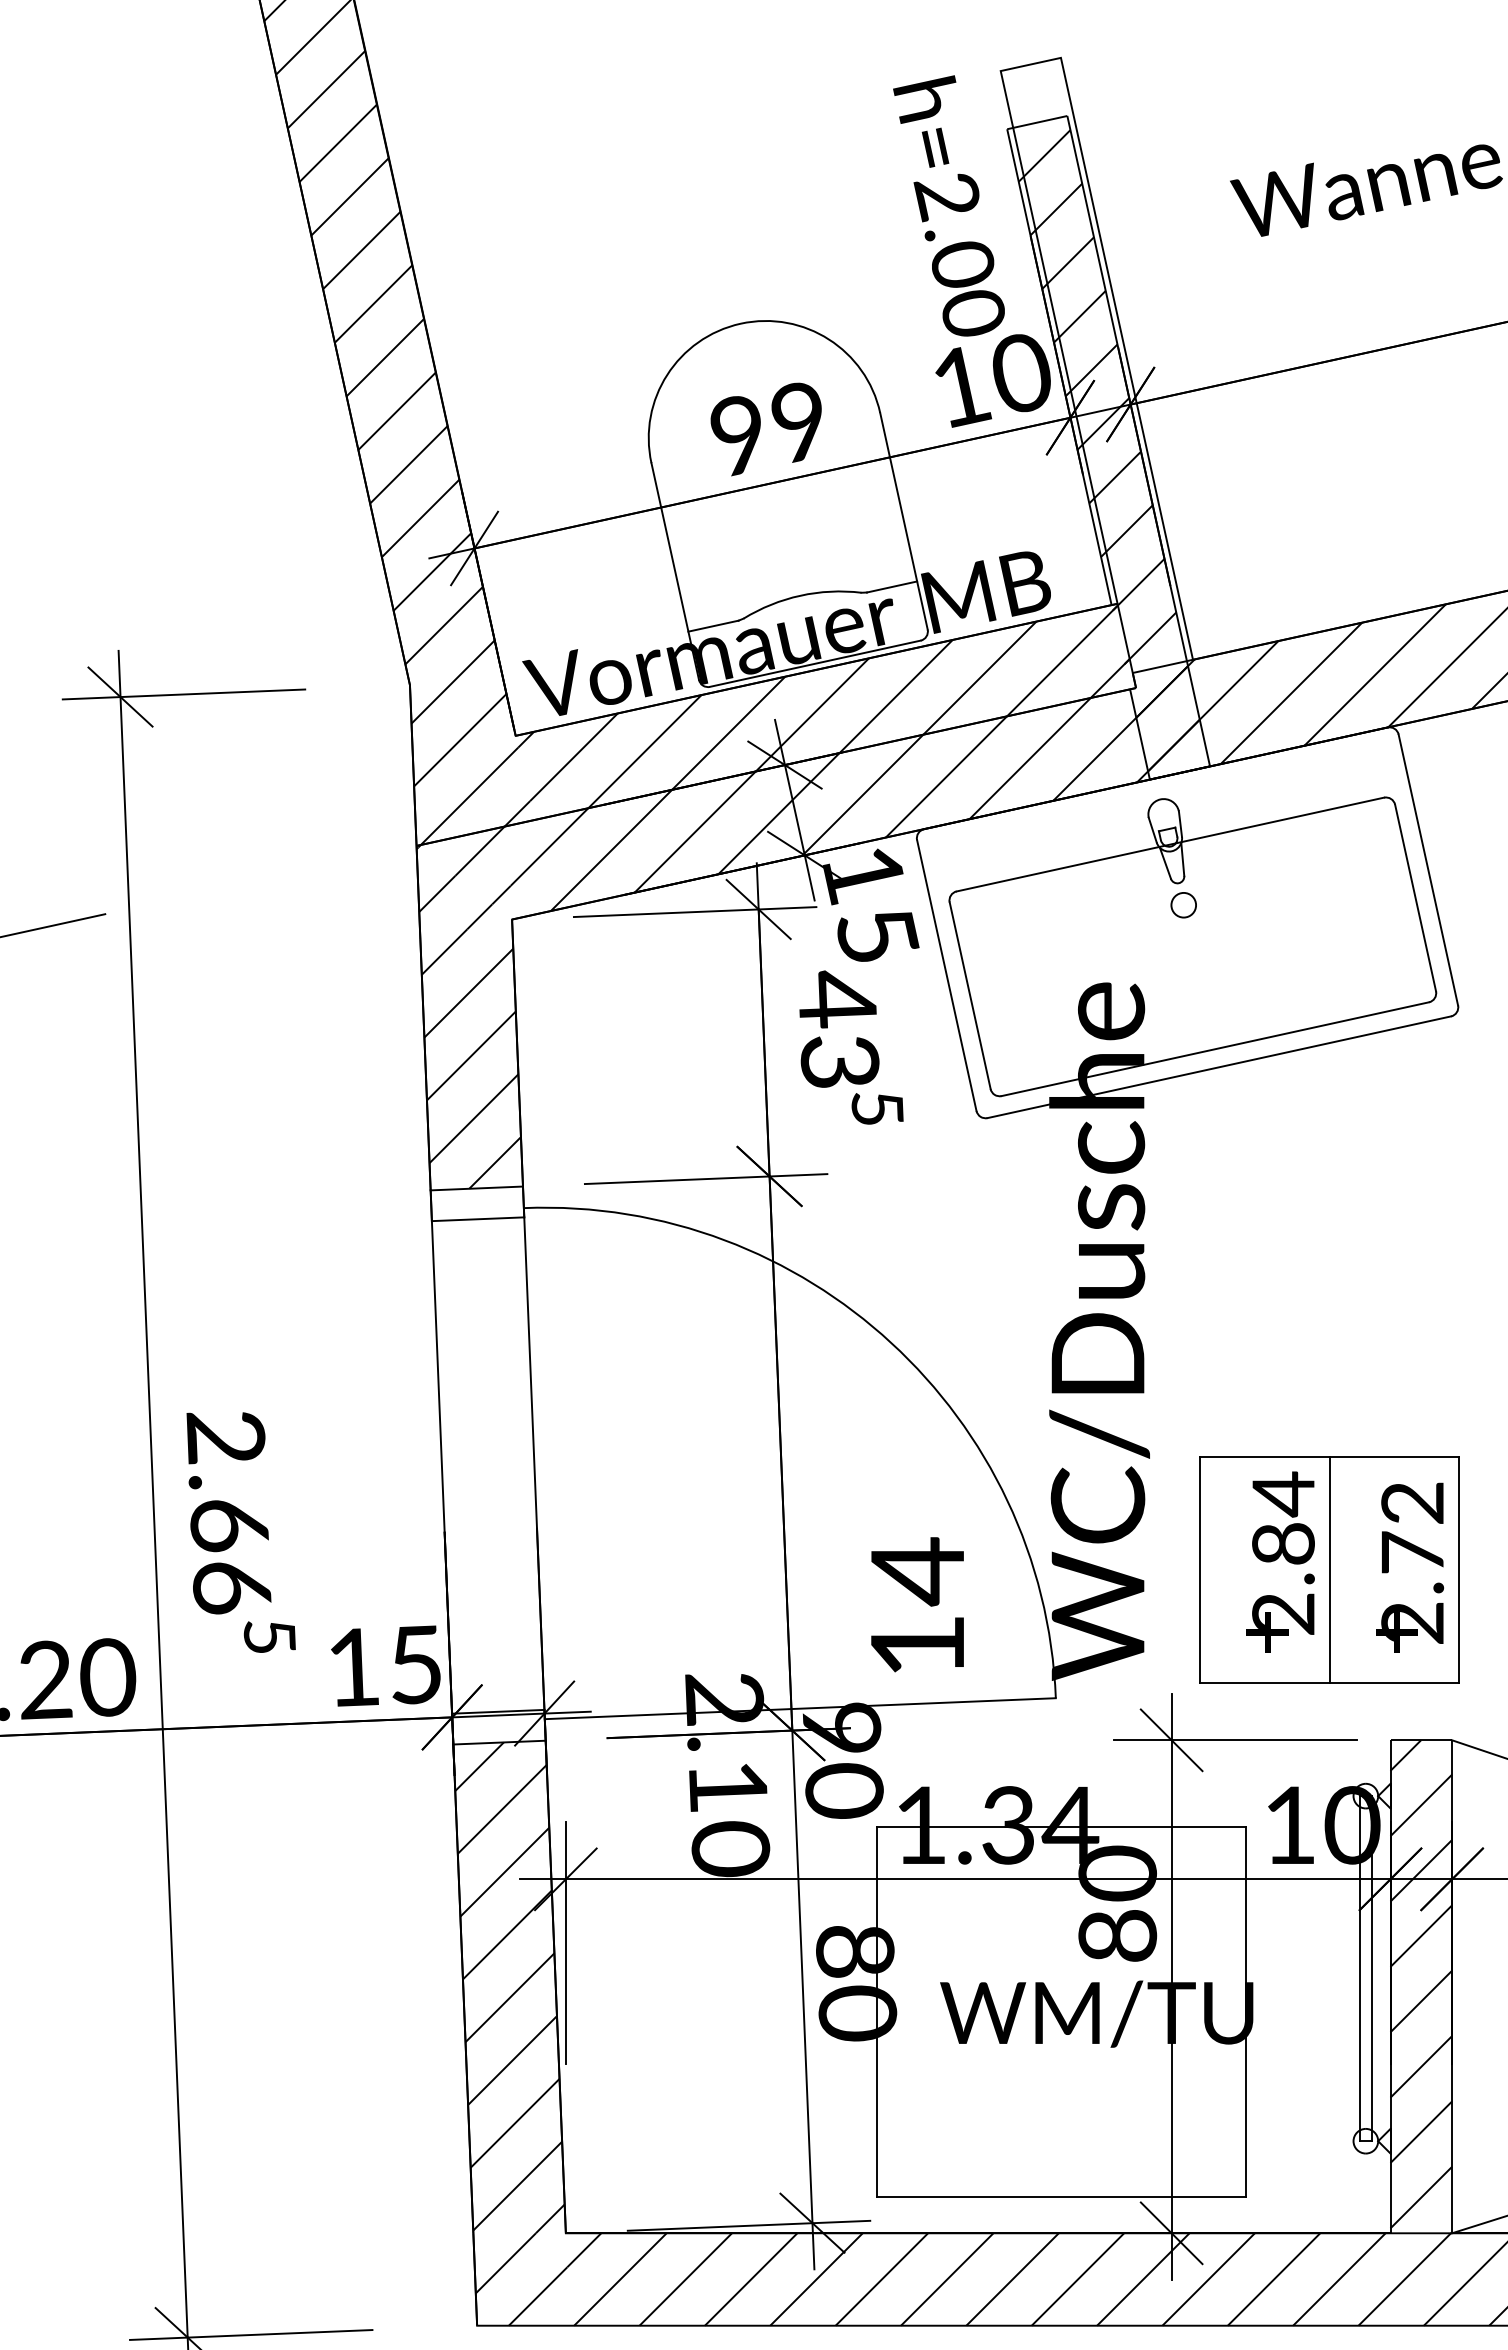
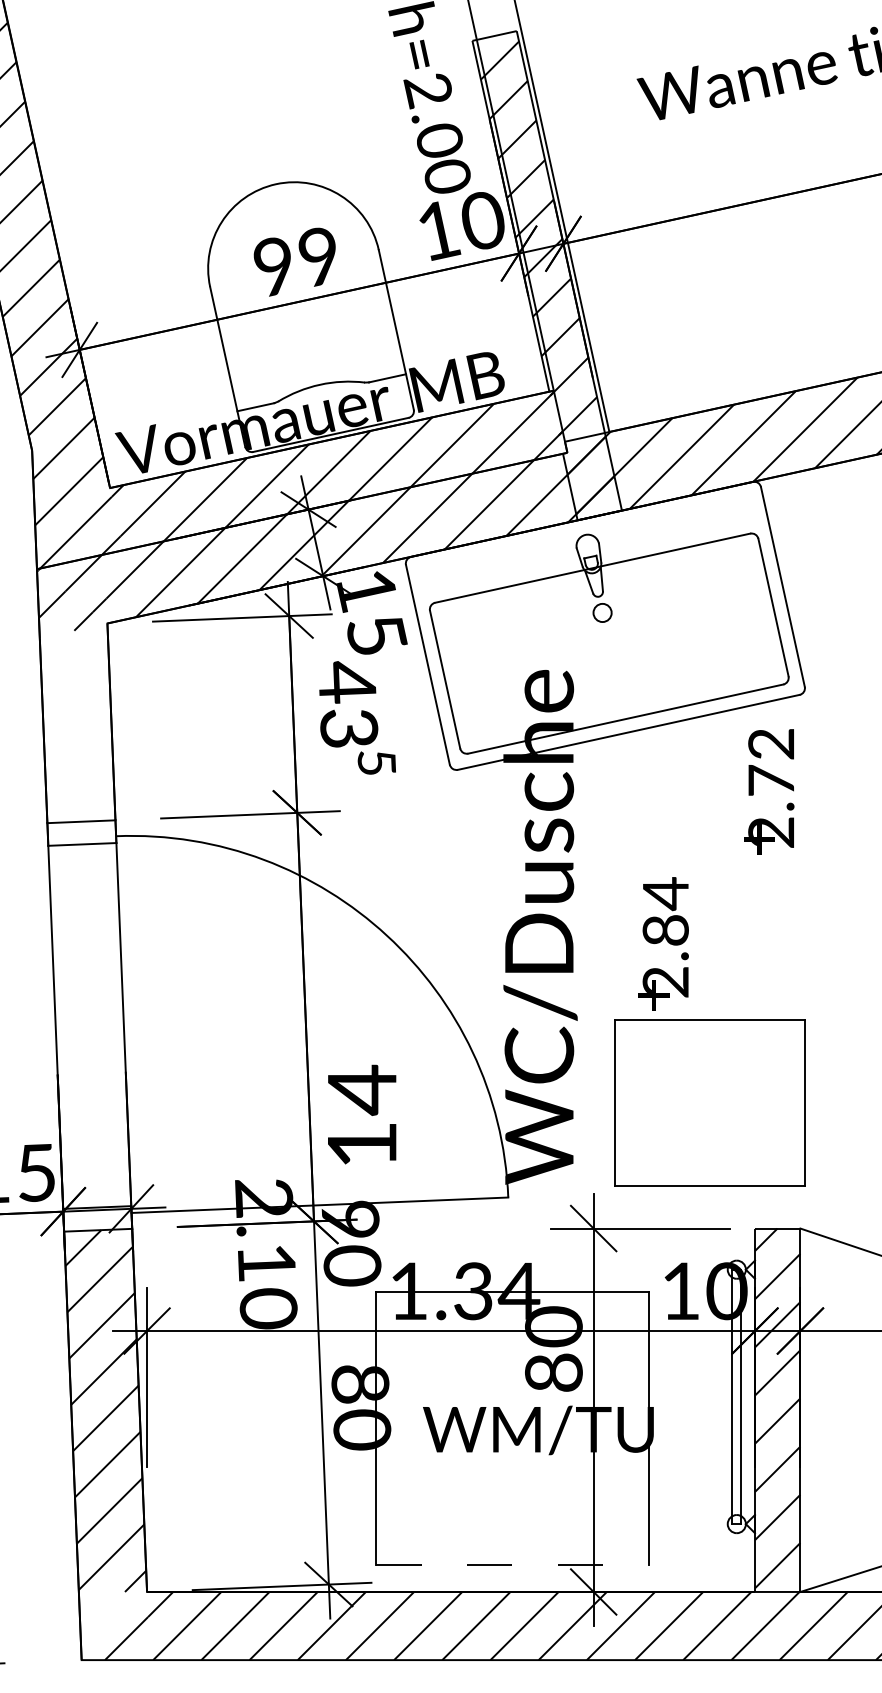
hatch: (470, 1058) -> (76, 725), removed
text: (1280, 1561) -> (663, 943), moved
text: (1409, 1567) -> (769, 791), moved
line: (1329, 1569) -> (710, 1102), removed
text: (917, 1604) -> (362, 1114), moved
line: (1061, 2196) -> (512, 1564), solid -> dashed
hatch: (505, 2263) -> (102, 1614), removed

